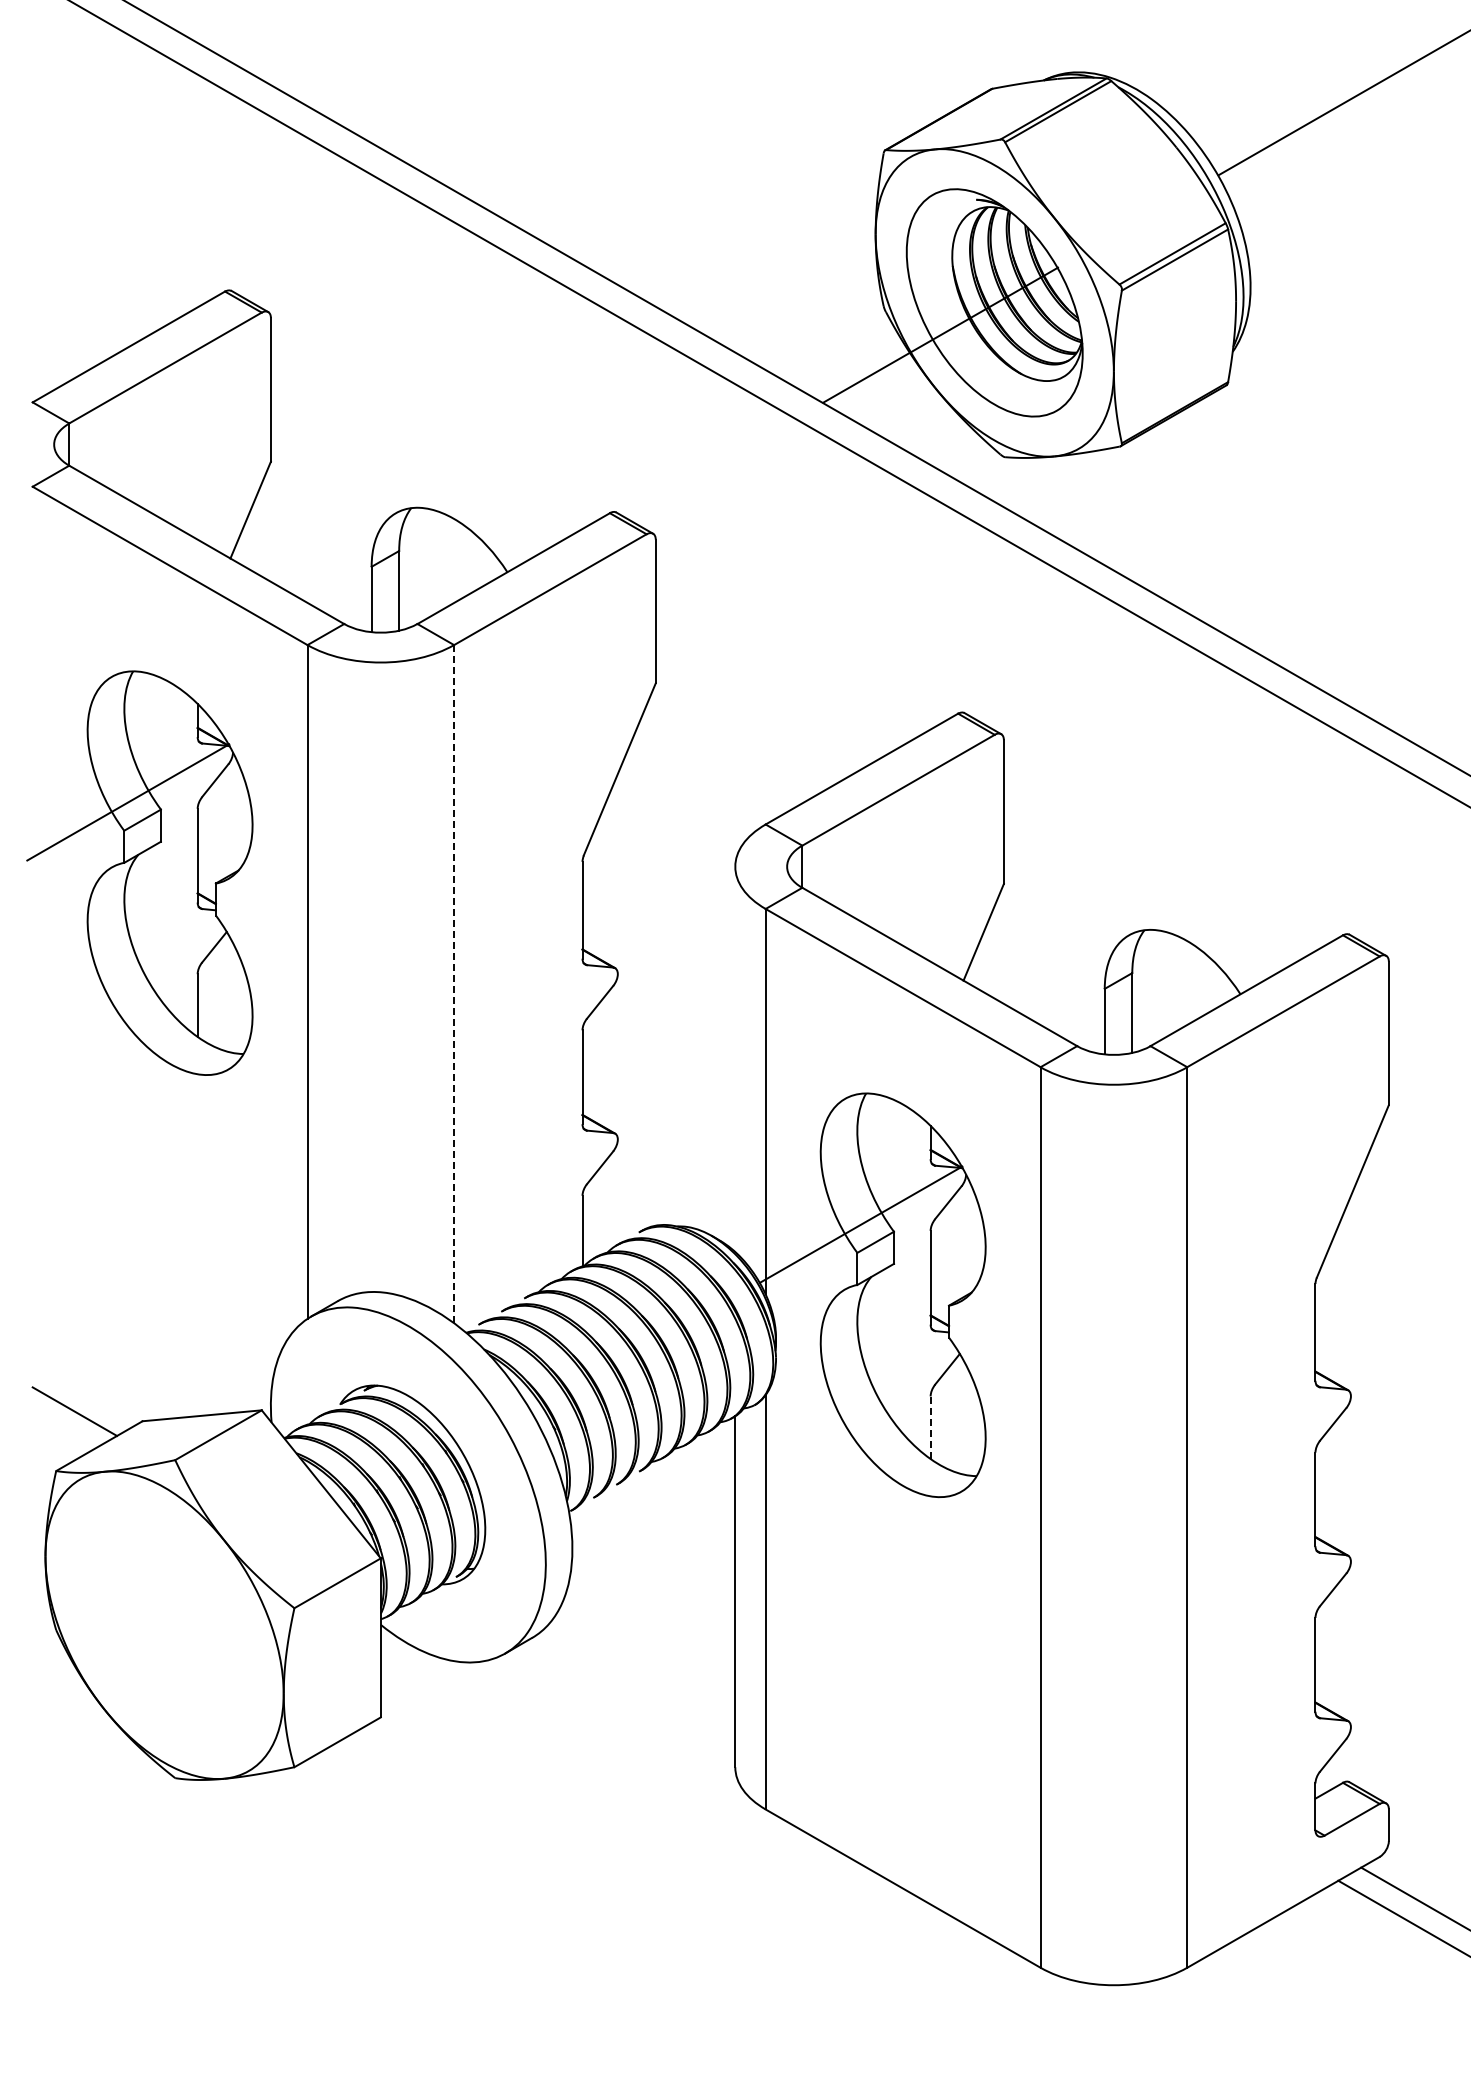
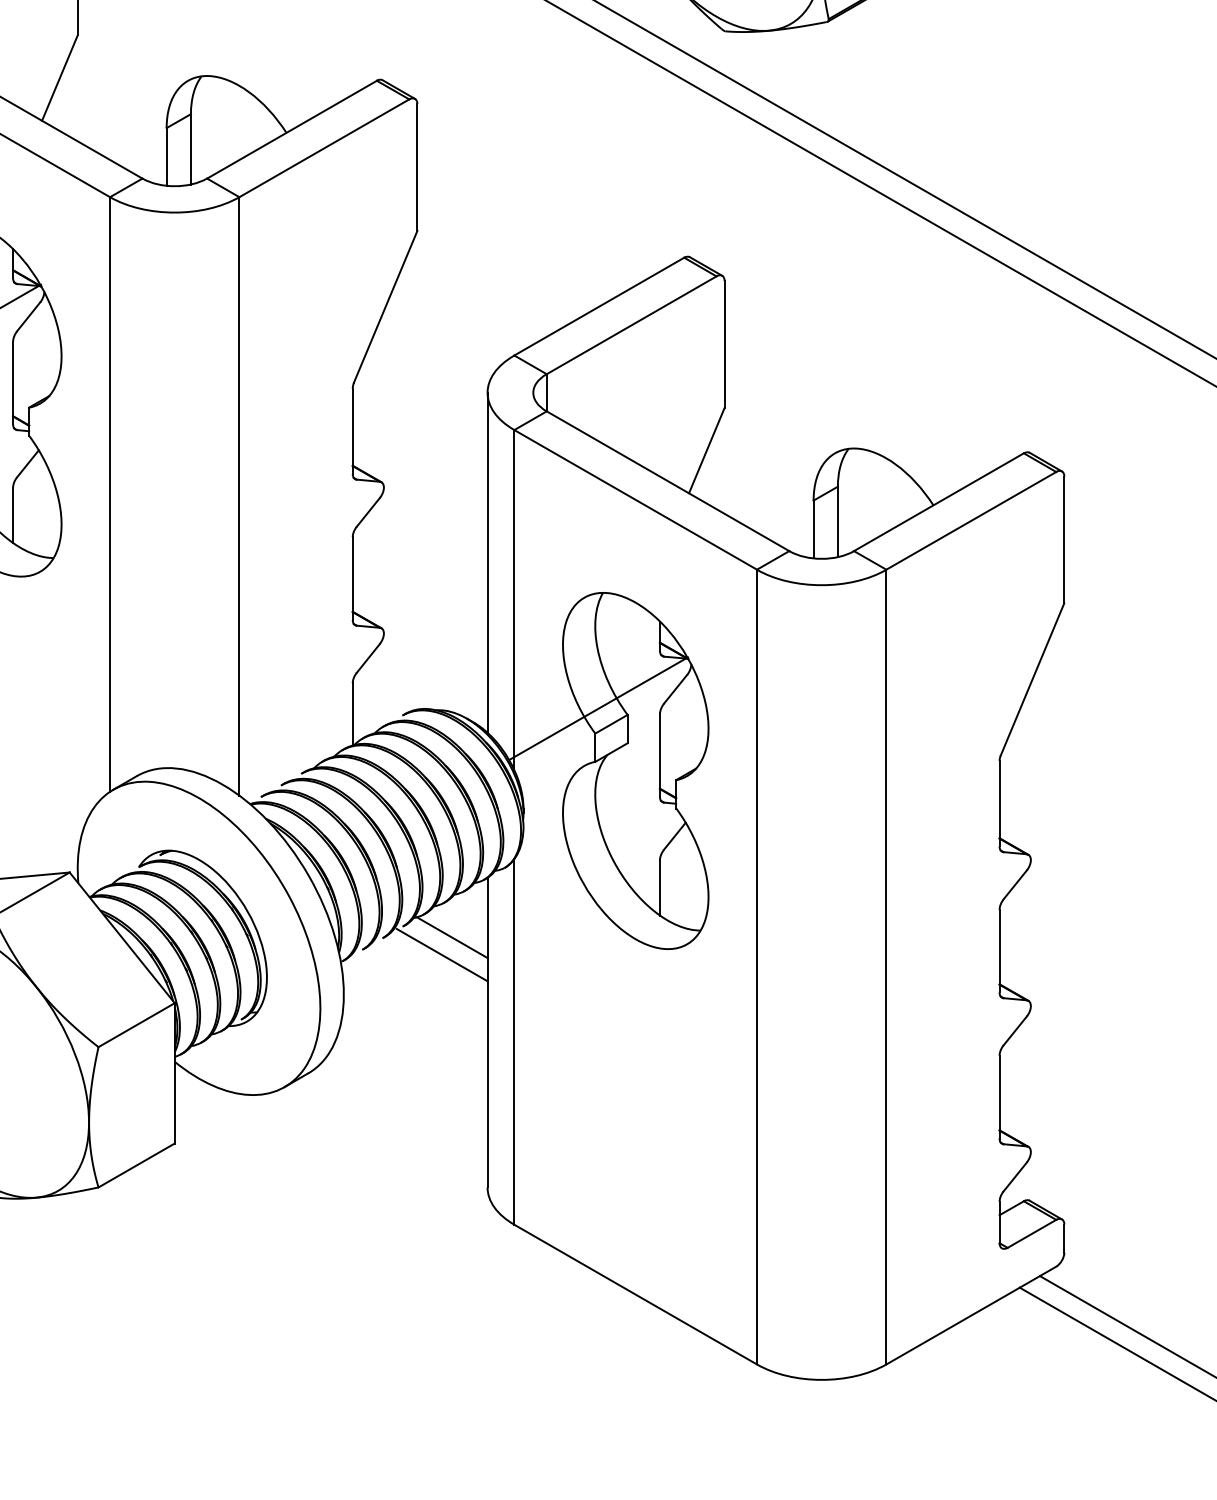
line: (454, 983) -> (239, 495), dashed -> solid
line: (735, 1058) -> (487, 562), added
line: (930, 1427) -> (659, 887), dashed -> solid
line: (695, 1484) -> (452, 937), added
line: (683, 1503) -> (441, 954), added

